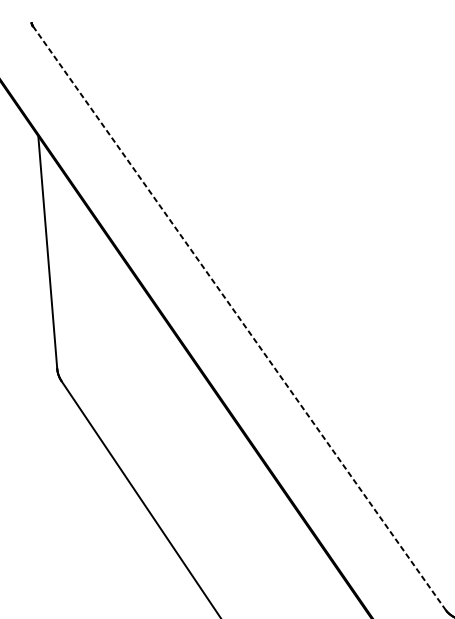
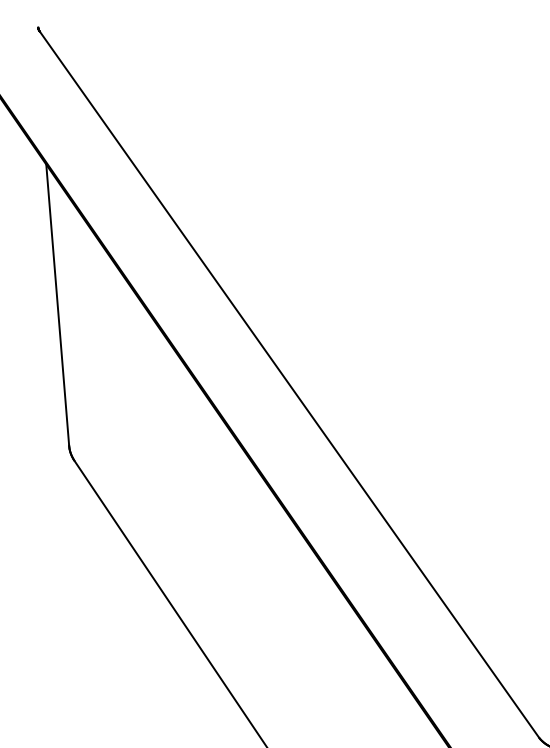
line: (239, 318) -> (289, 384), dashed -> solid

